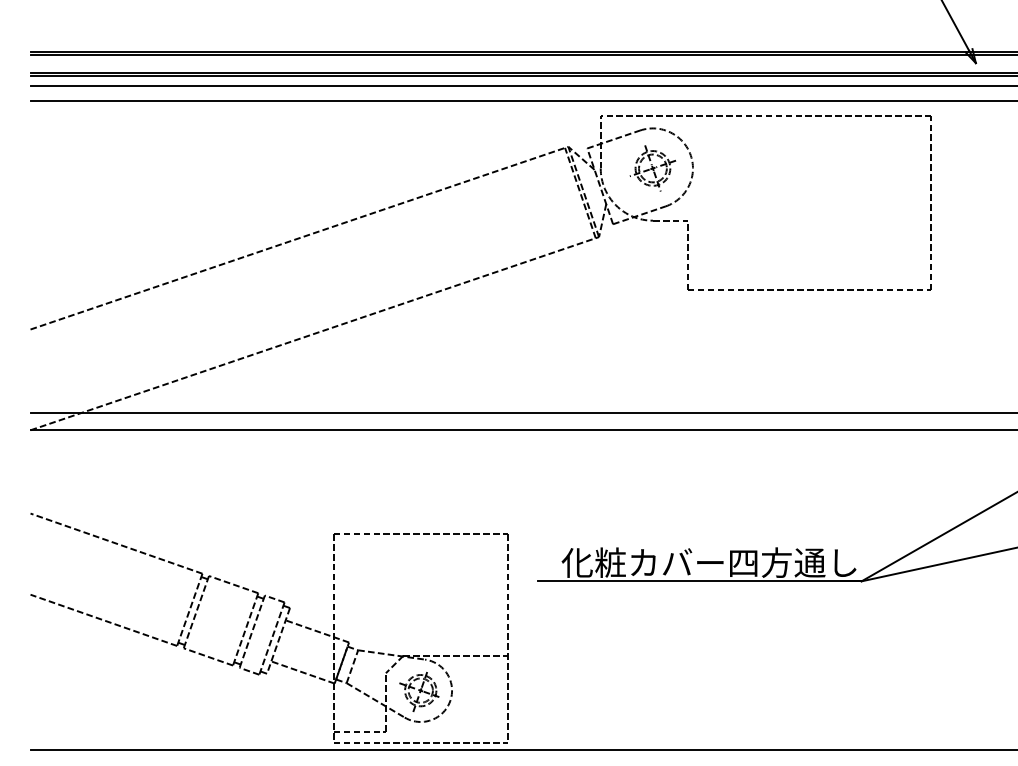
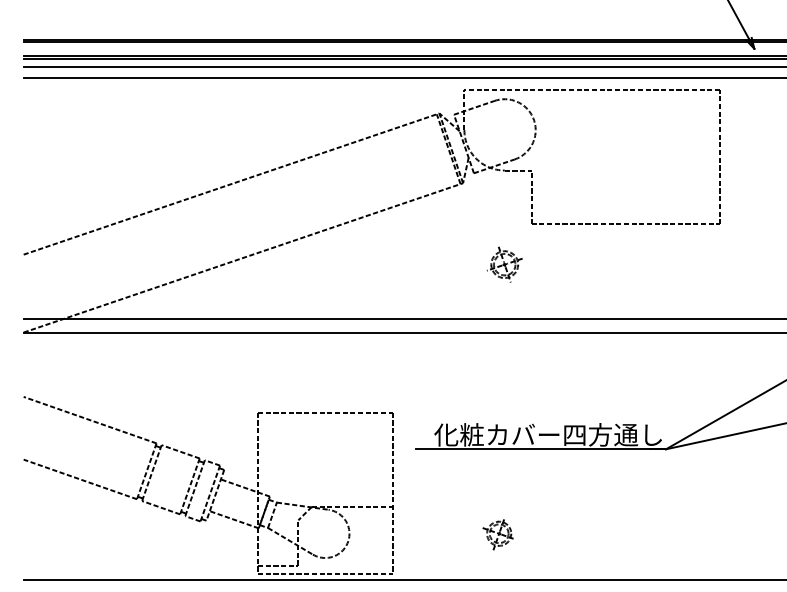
part: (652, 168) -> (504, 264), moved
part: (419, 691) -> (498, 534), moved

